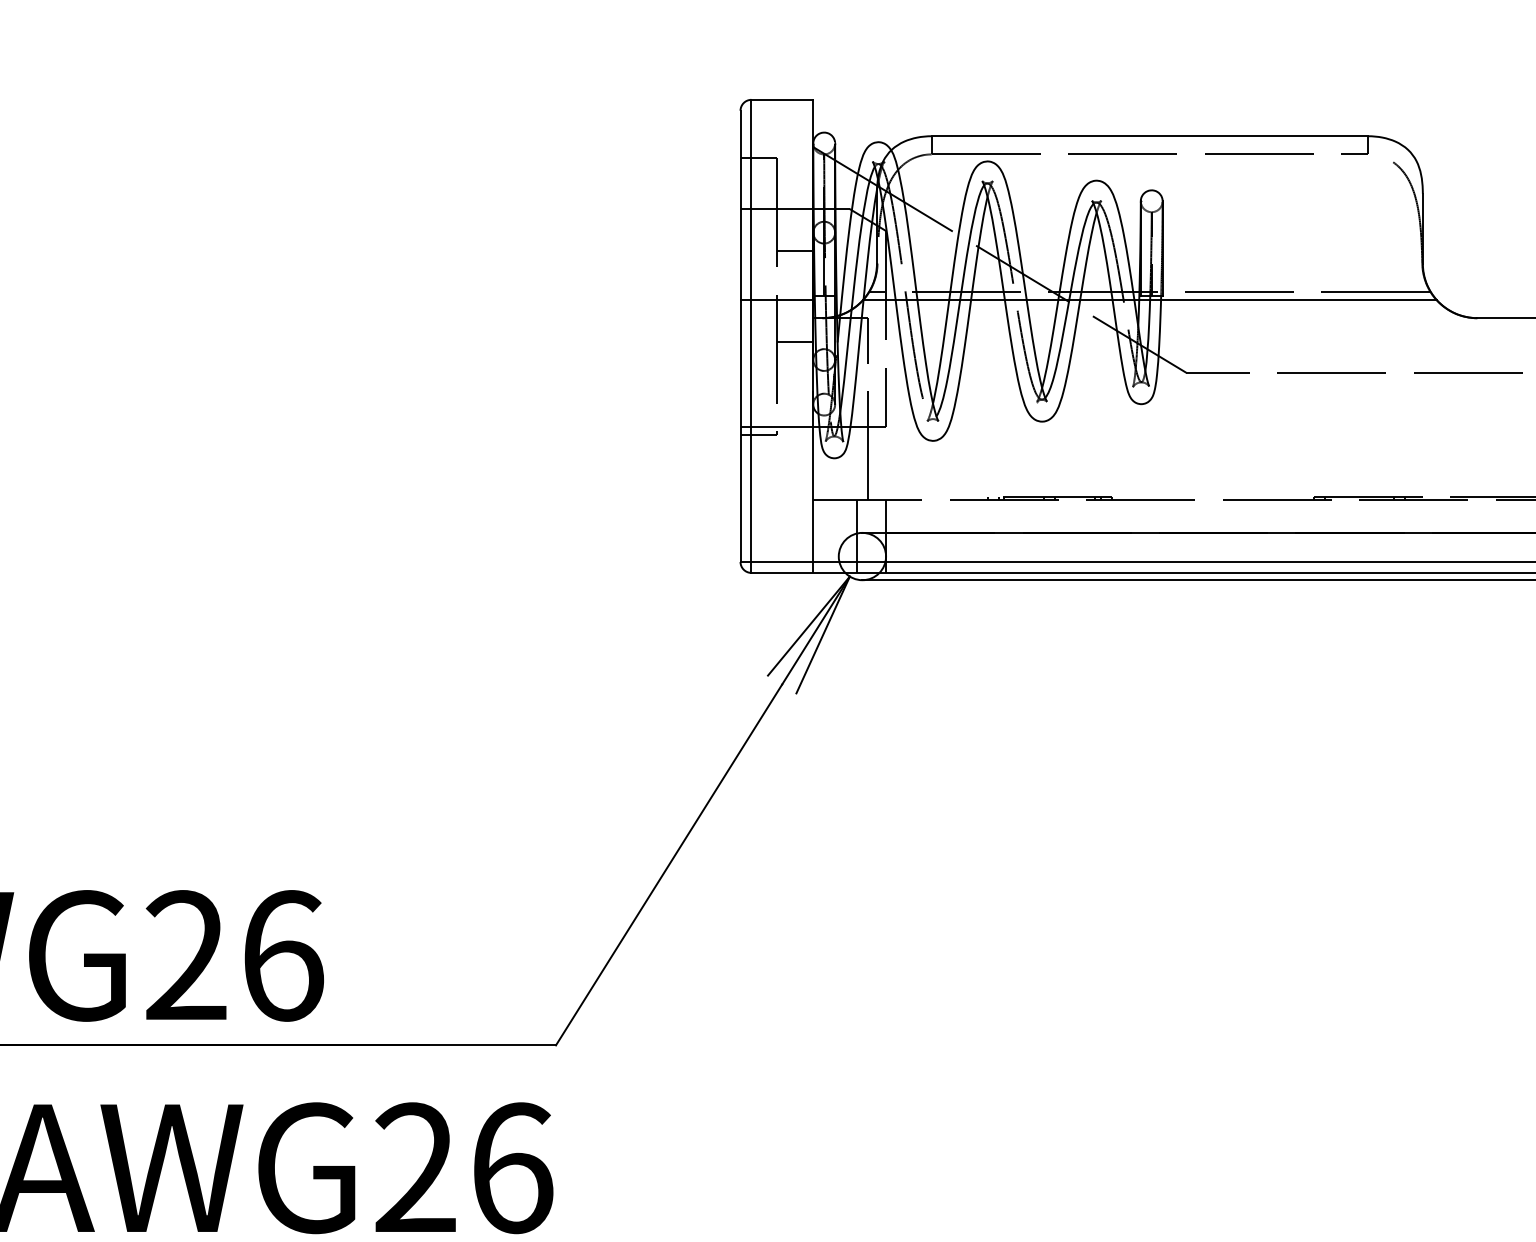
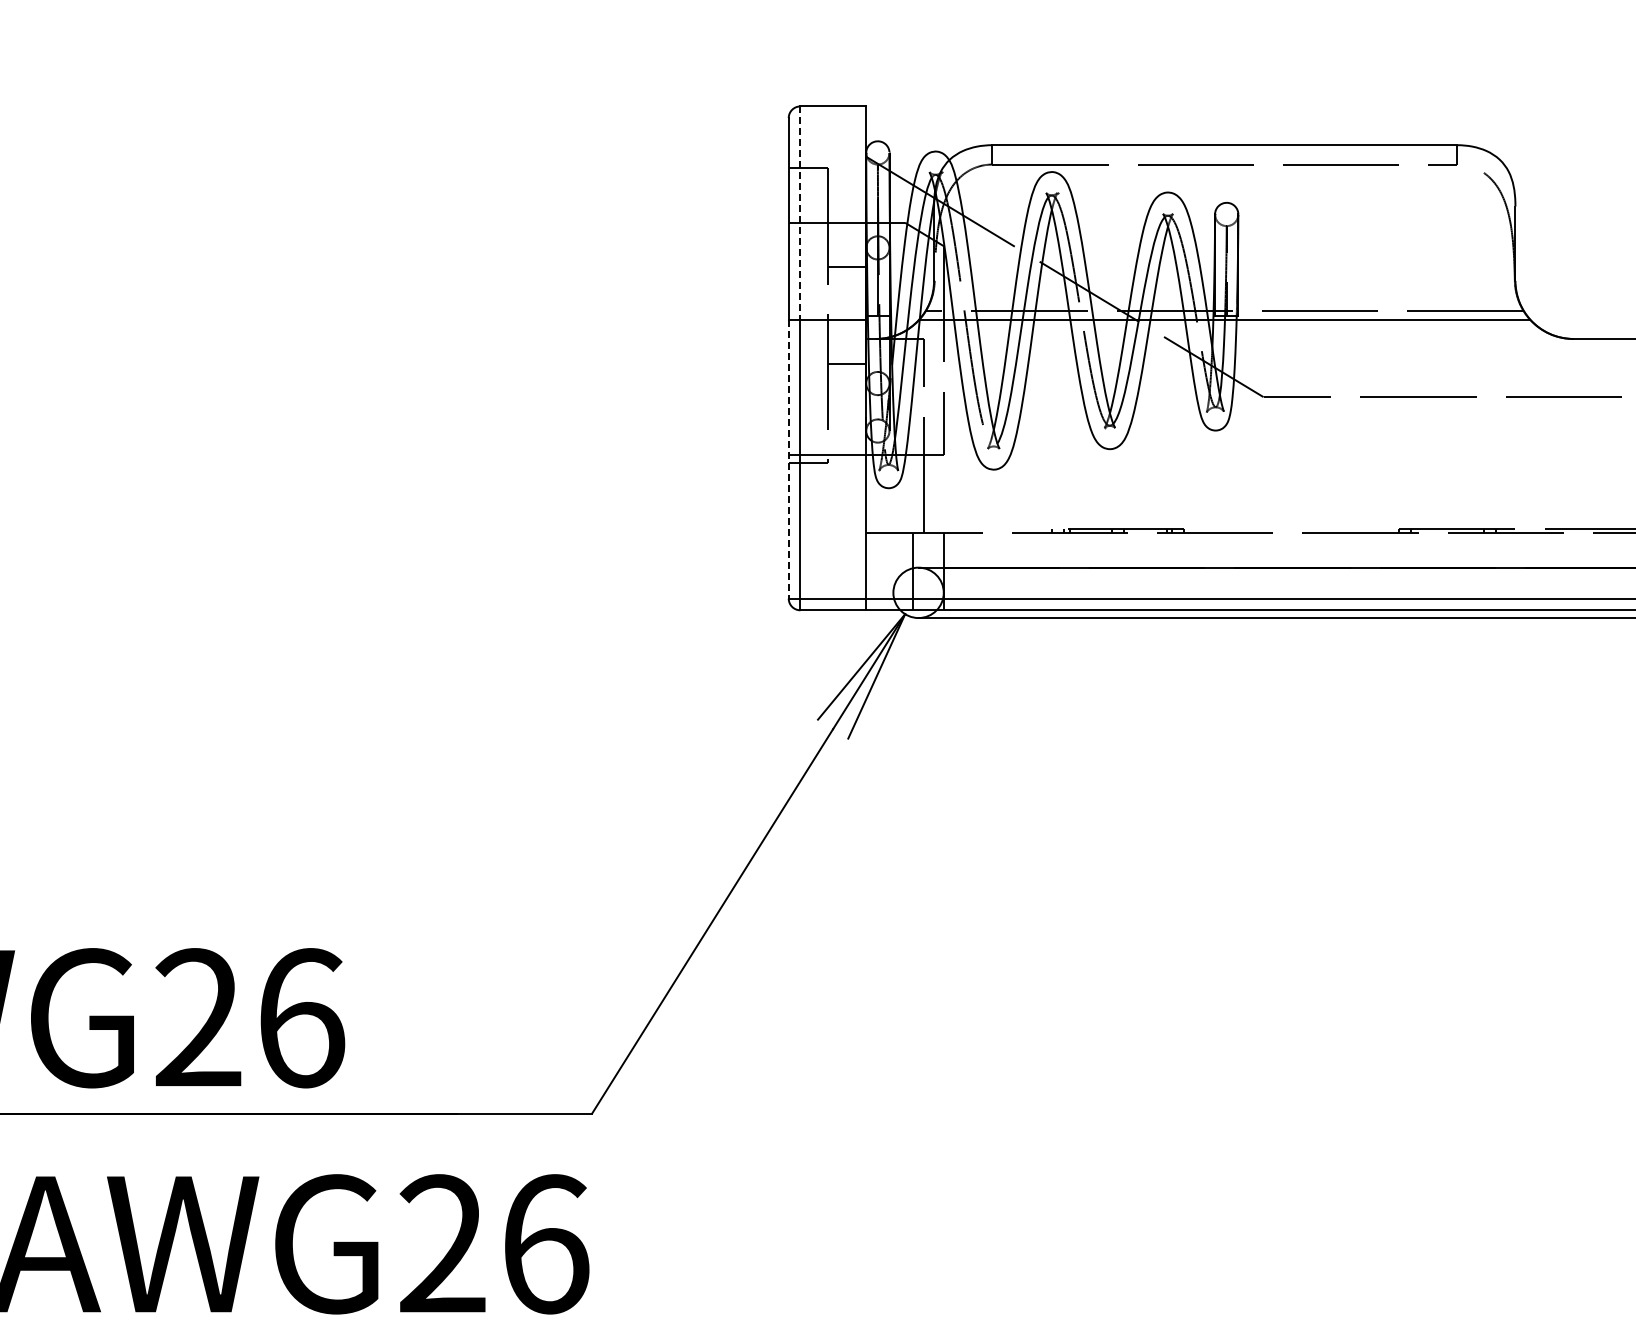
line: (751, 200) -> (800, 213), solid -> dashed
line: (740, 431) -> (788, 459), solid -> dashed

